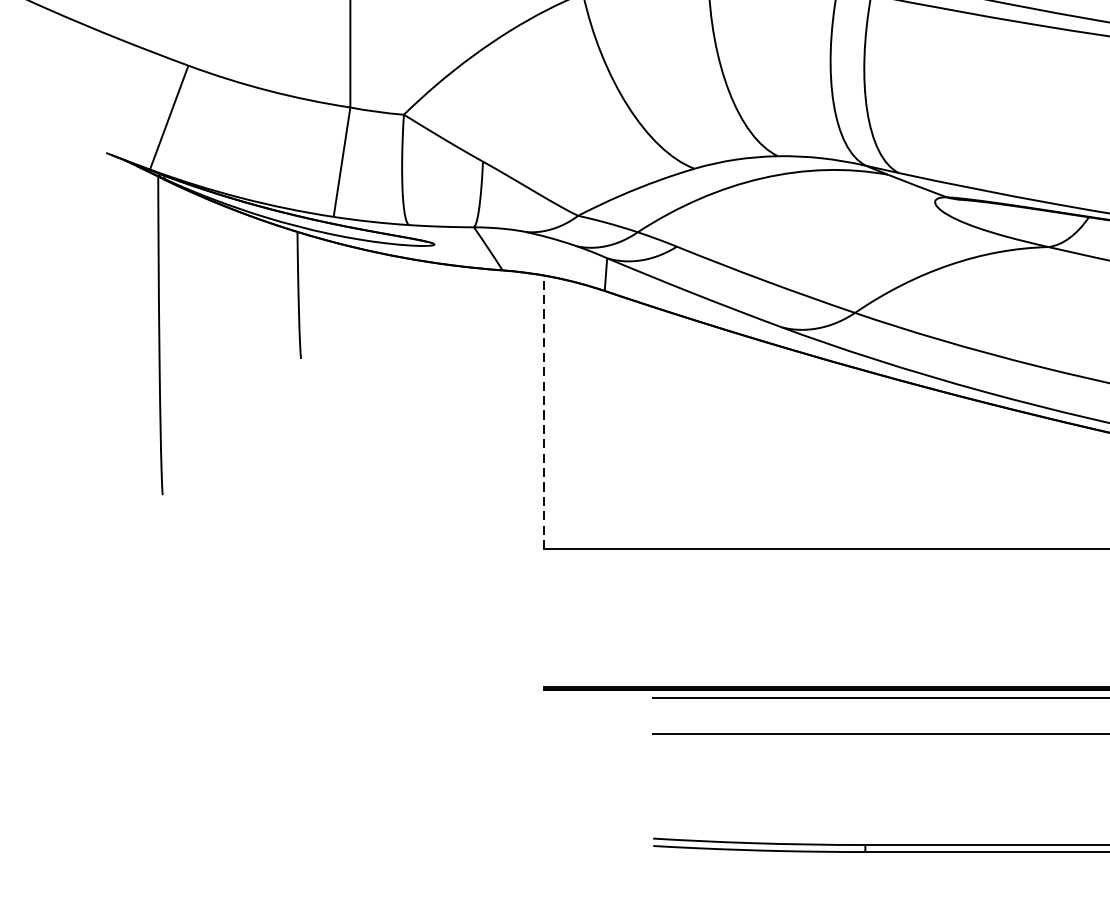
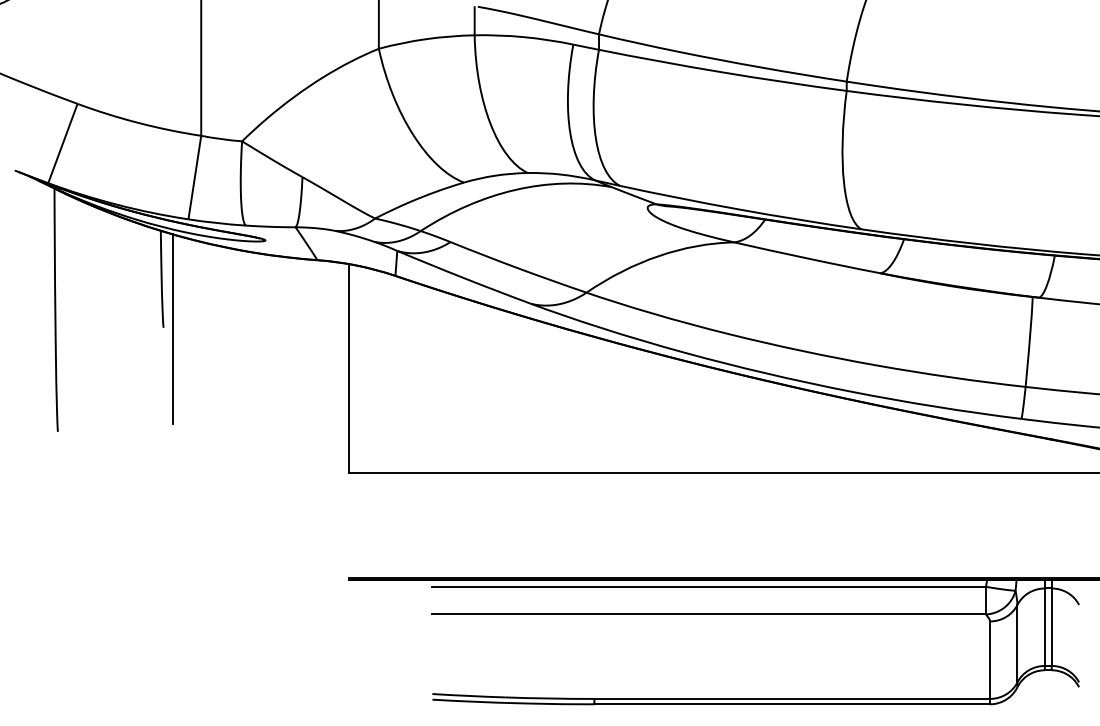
line: (312, 361) -> (172, 329), added
line: (544, 412) -> (349, 368), dashed -> solid

